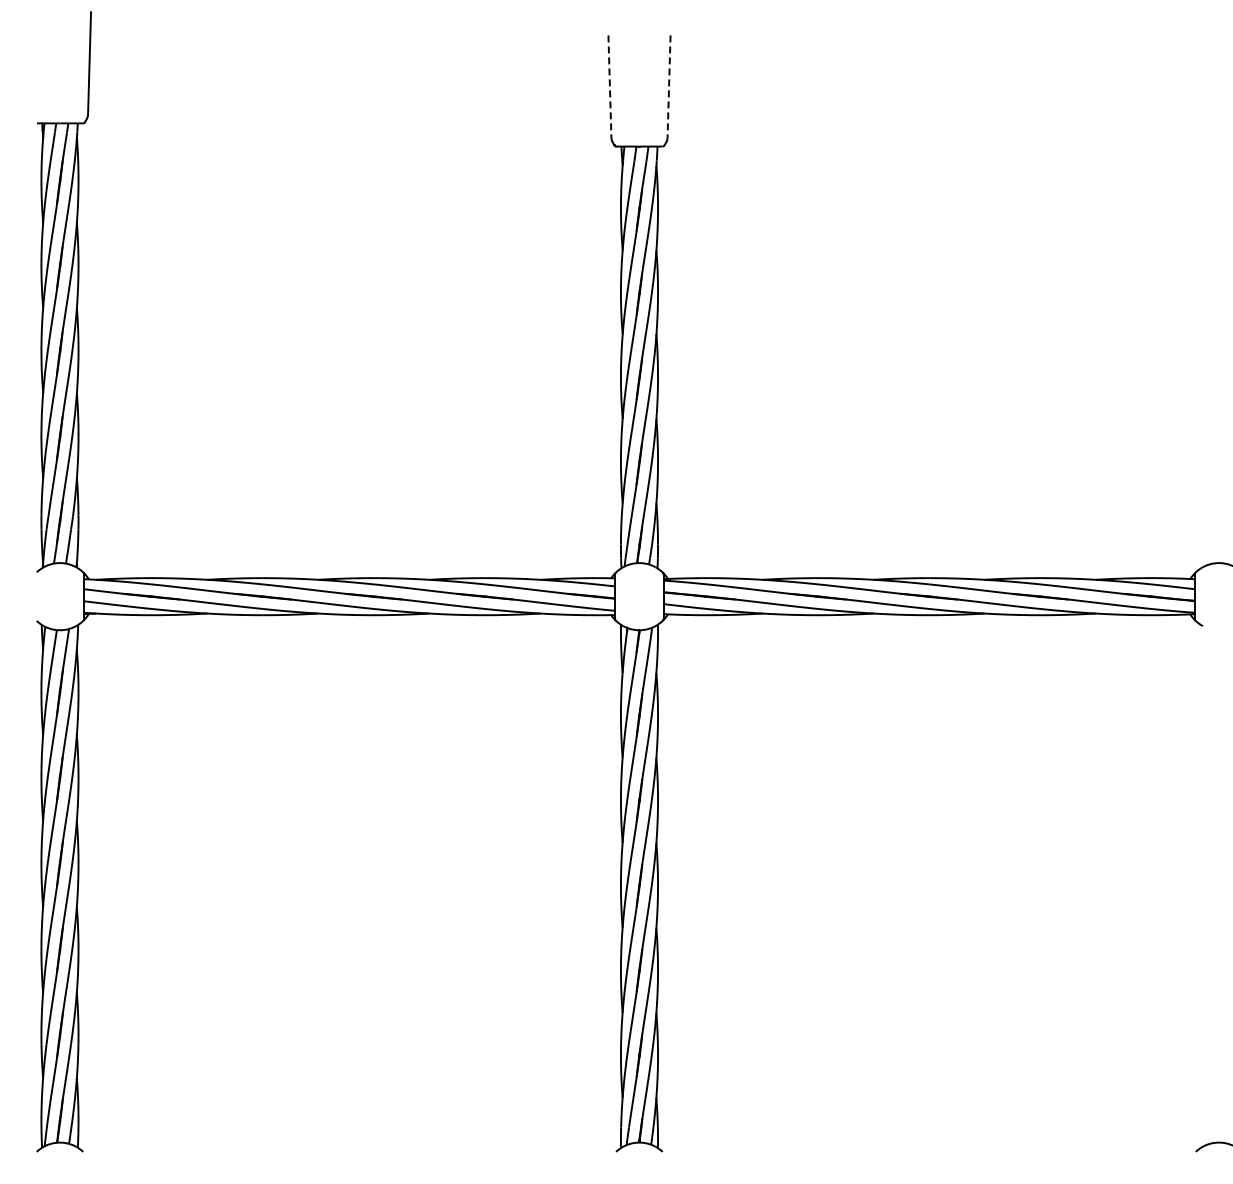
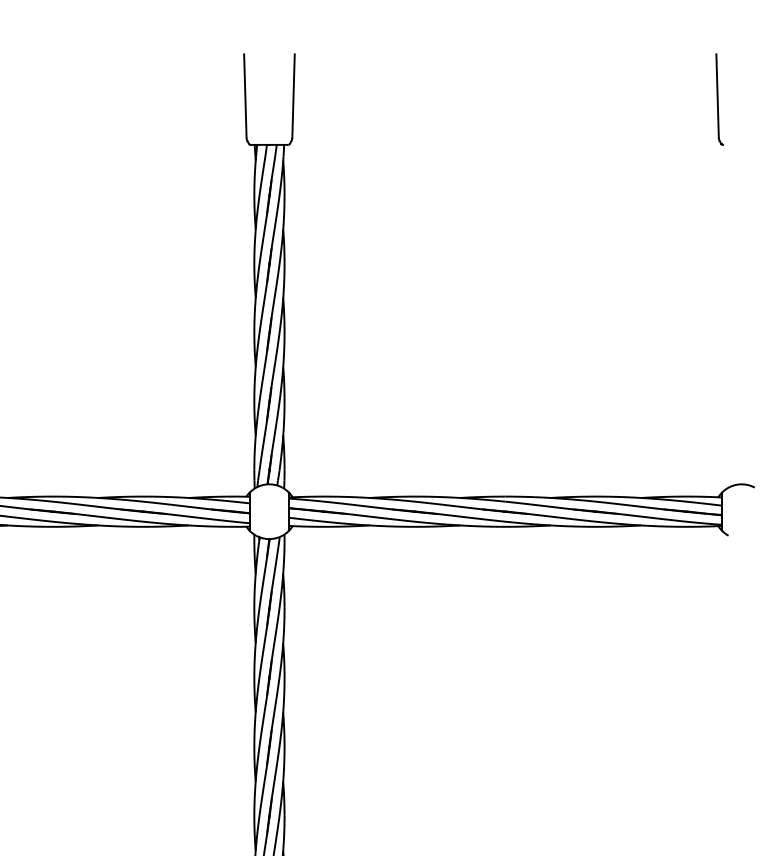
line: (609, 87) -> (245, 96), dashed -> solid
line: (669, 87) -> (293, 96), dashed -> solid
part: (1191, 90) -> (719, 99), added

